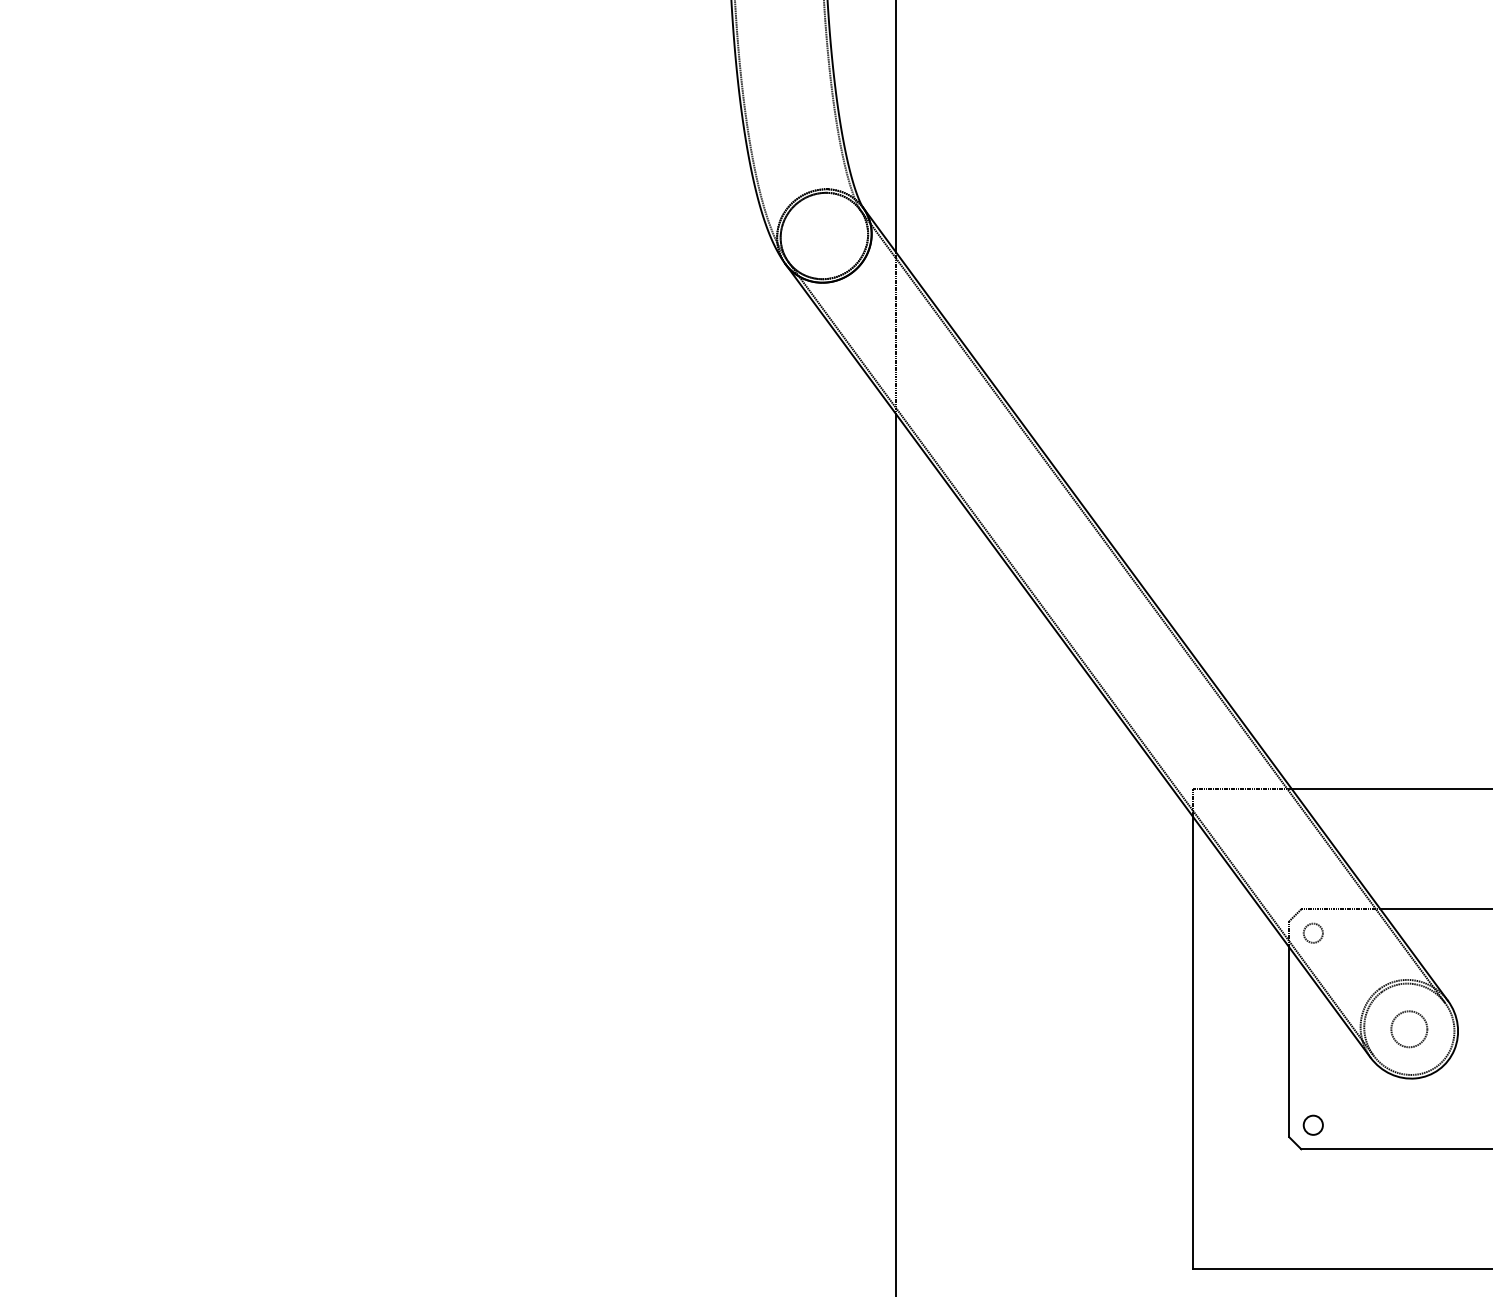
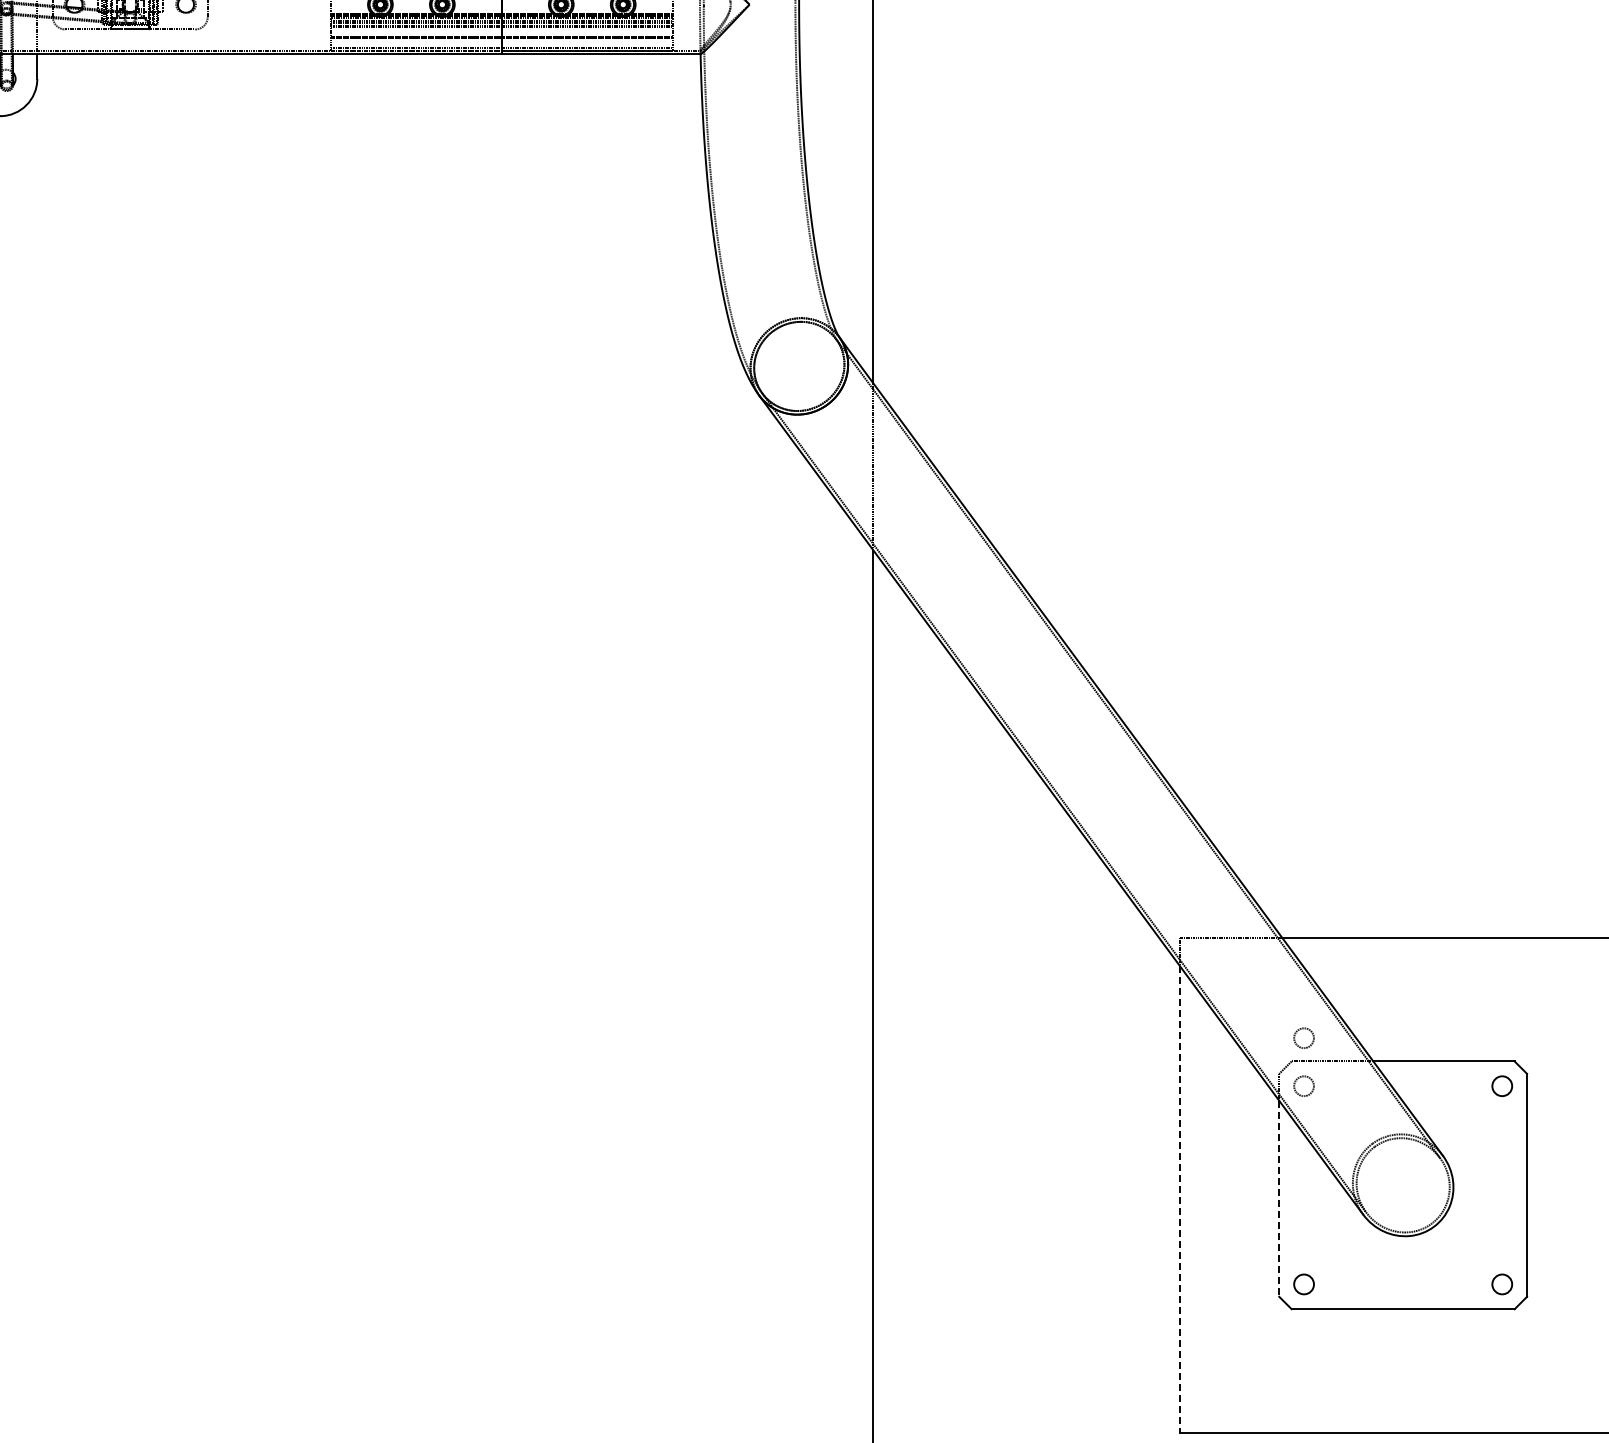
circle: (1312, 886) -> (1303, 1037), added
circle: (1408, 1028) -> (1402, 1184), removed
line: (1193, 1043) -> (1180, 1200), solid -> dashed
line: (1289, 1043) -> (1279, 1199), solid -> dashed

